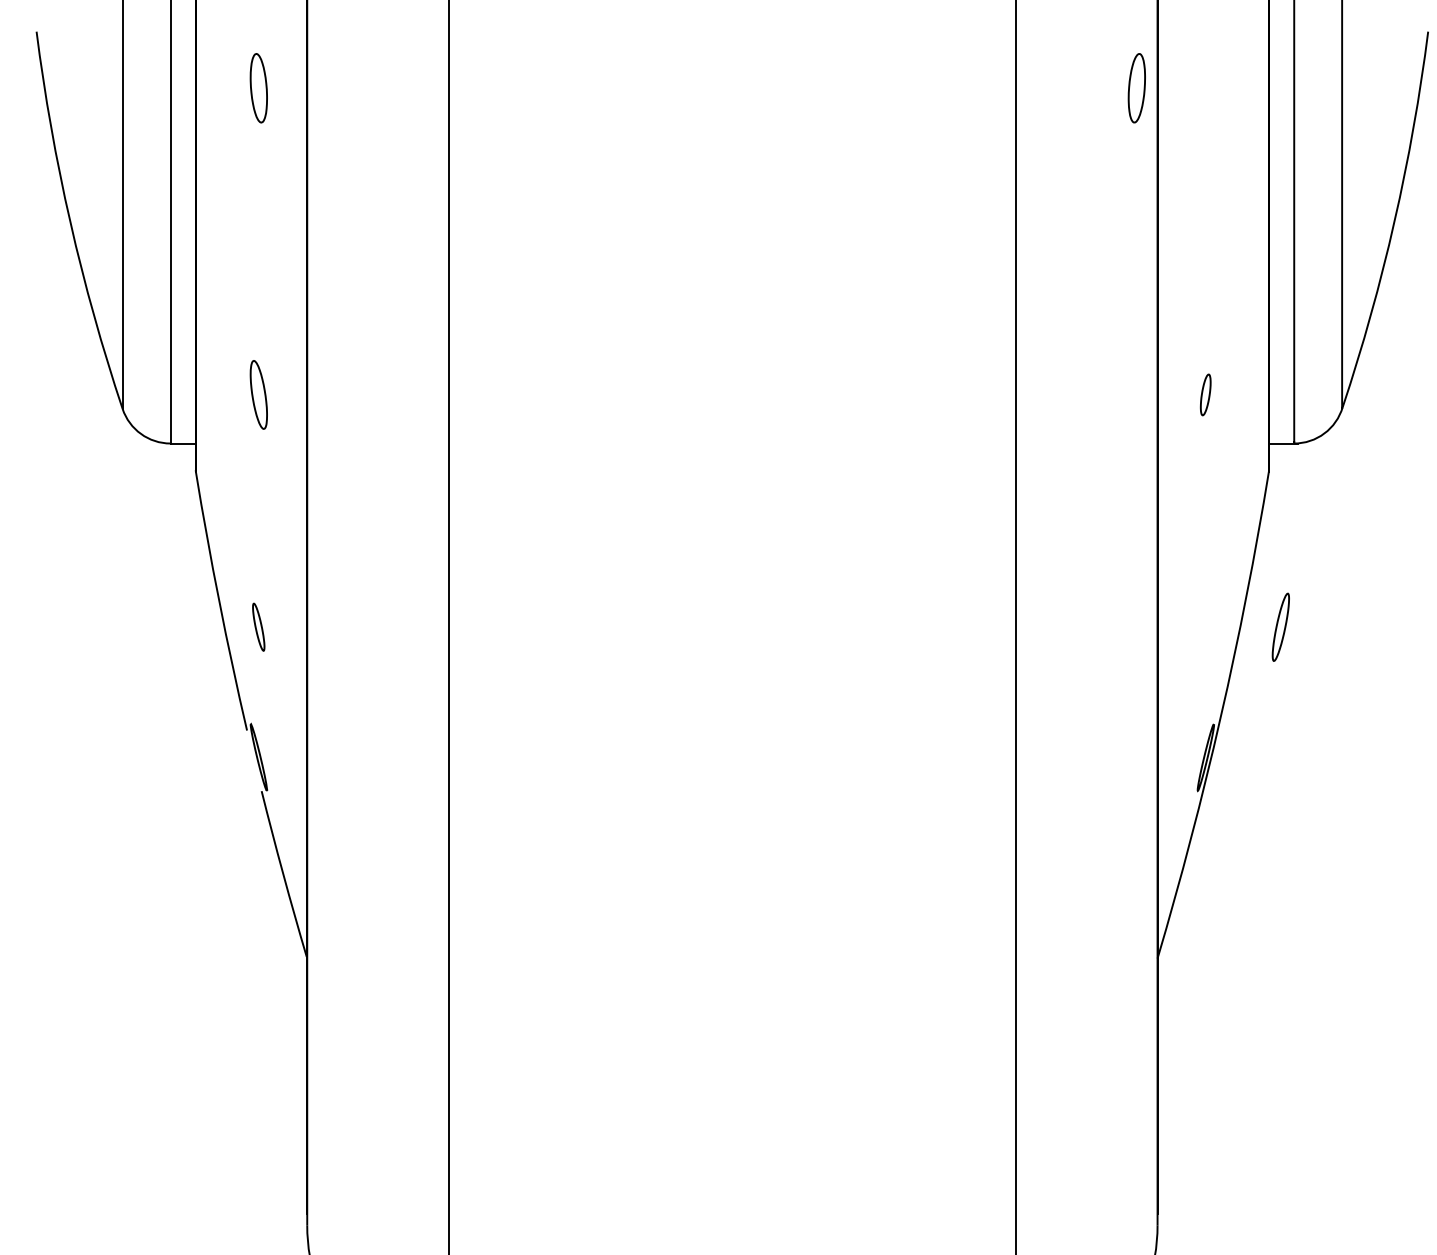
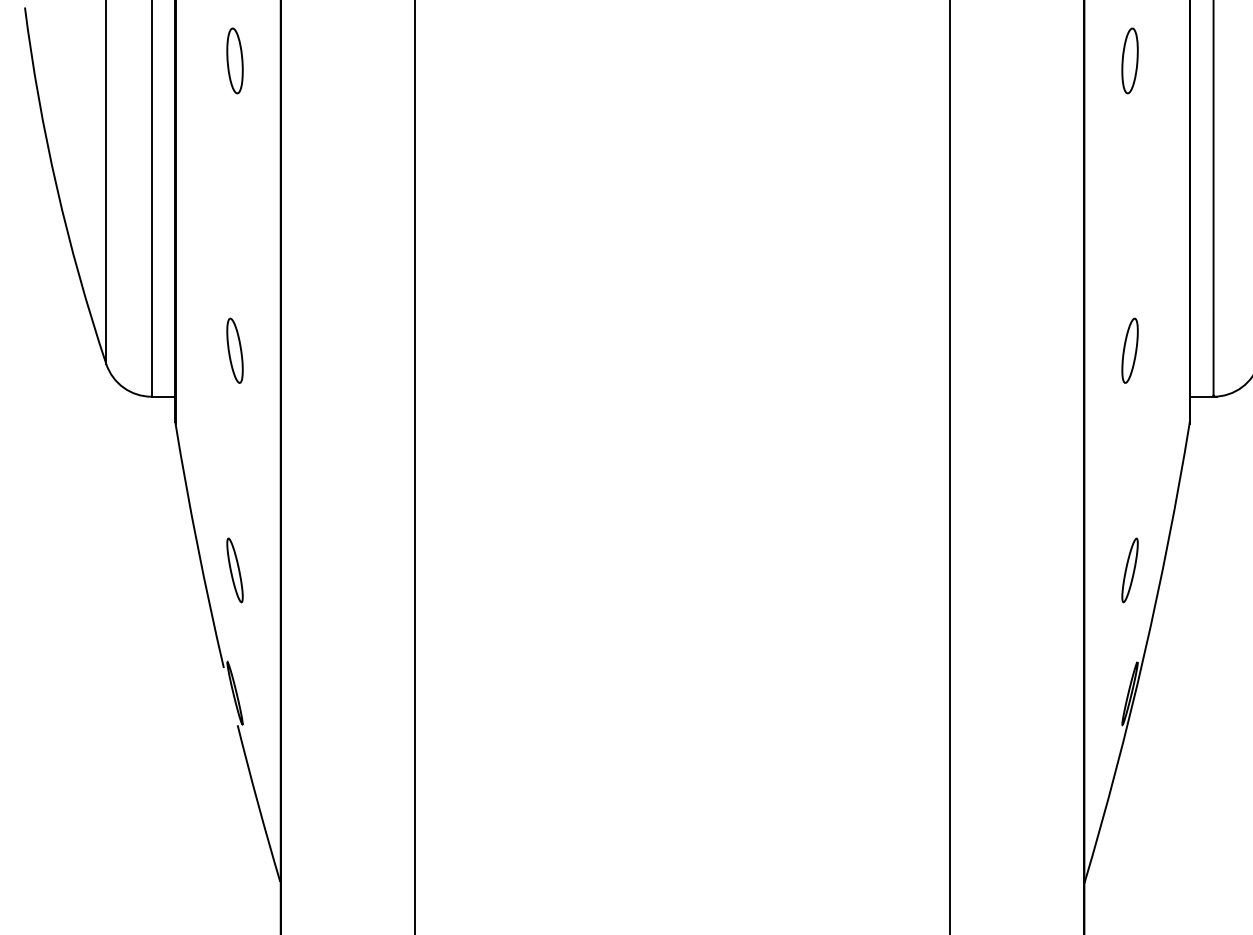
part: (1136, 88) -> (1129, 61), moved
part: (1205, 394) -> (1129, 350), size x1.67
part: (258, 626) -> (234, 569), size x1.43
part: (1280, 626) -> (1129, 569), moved

